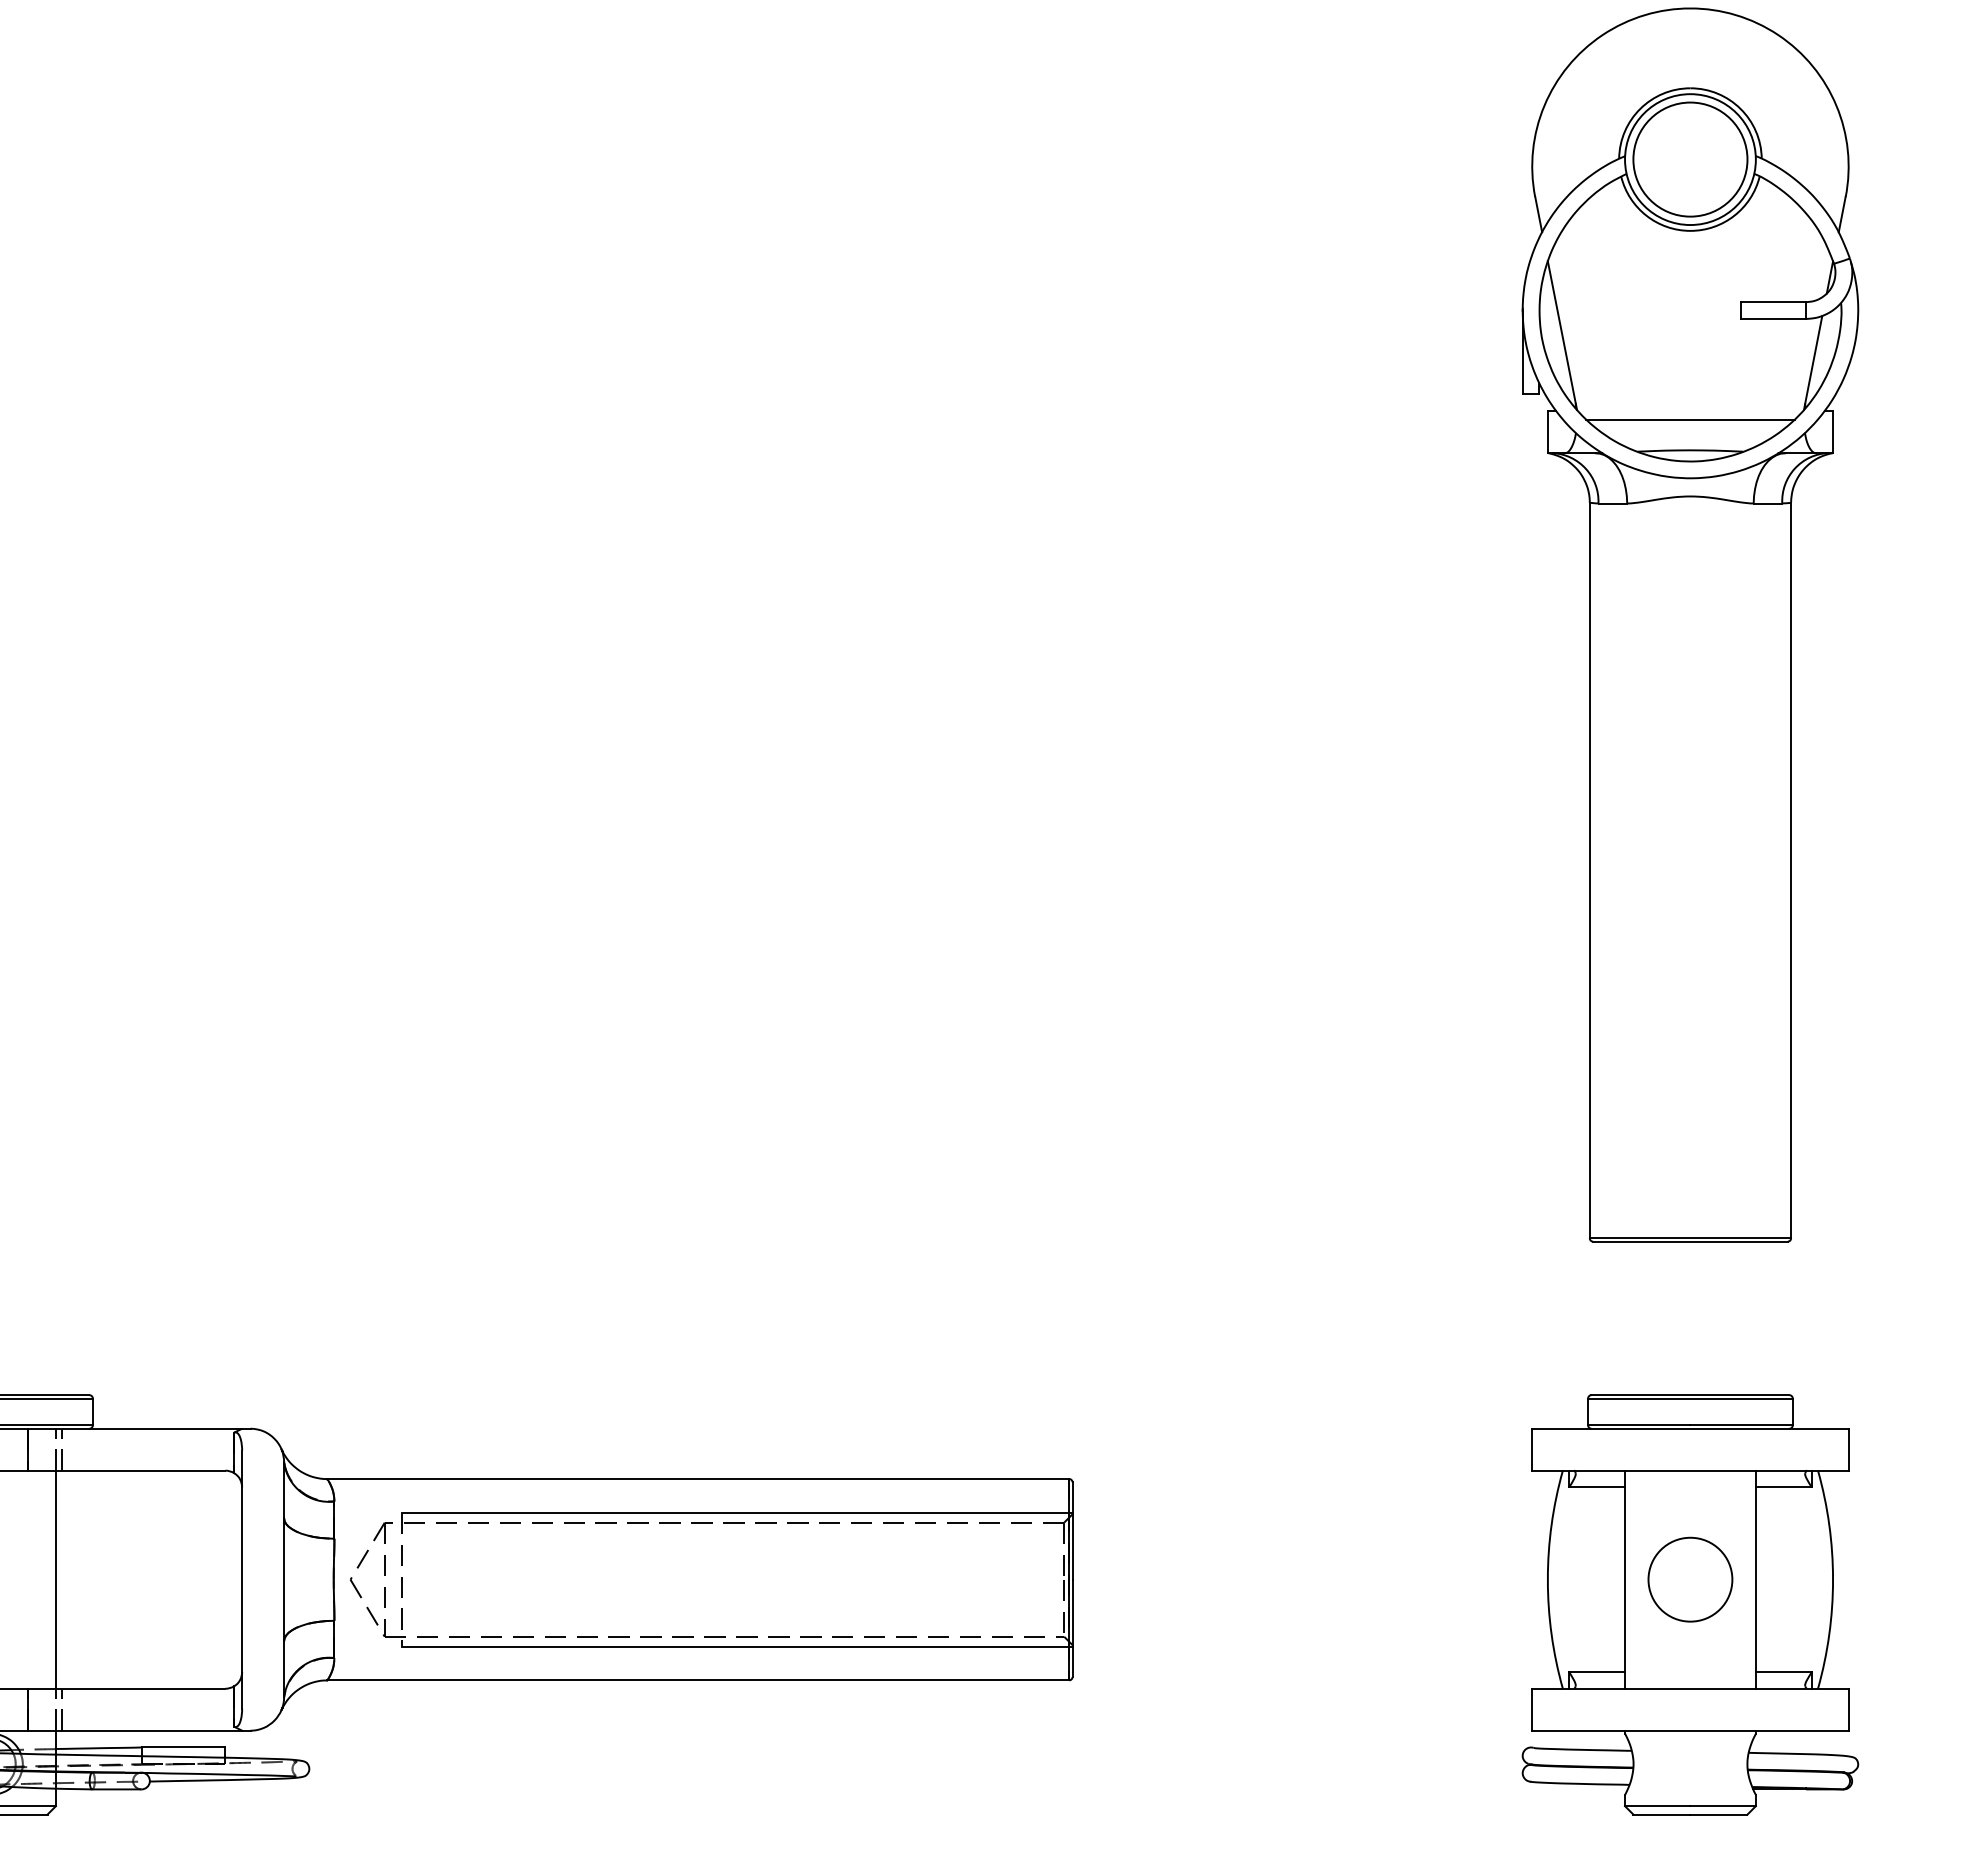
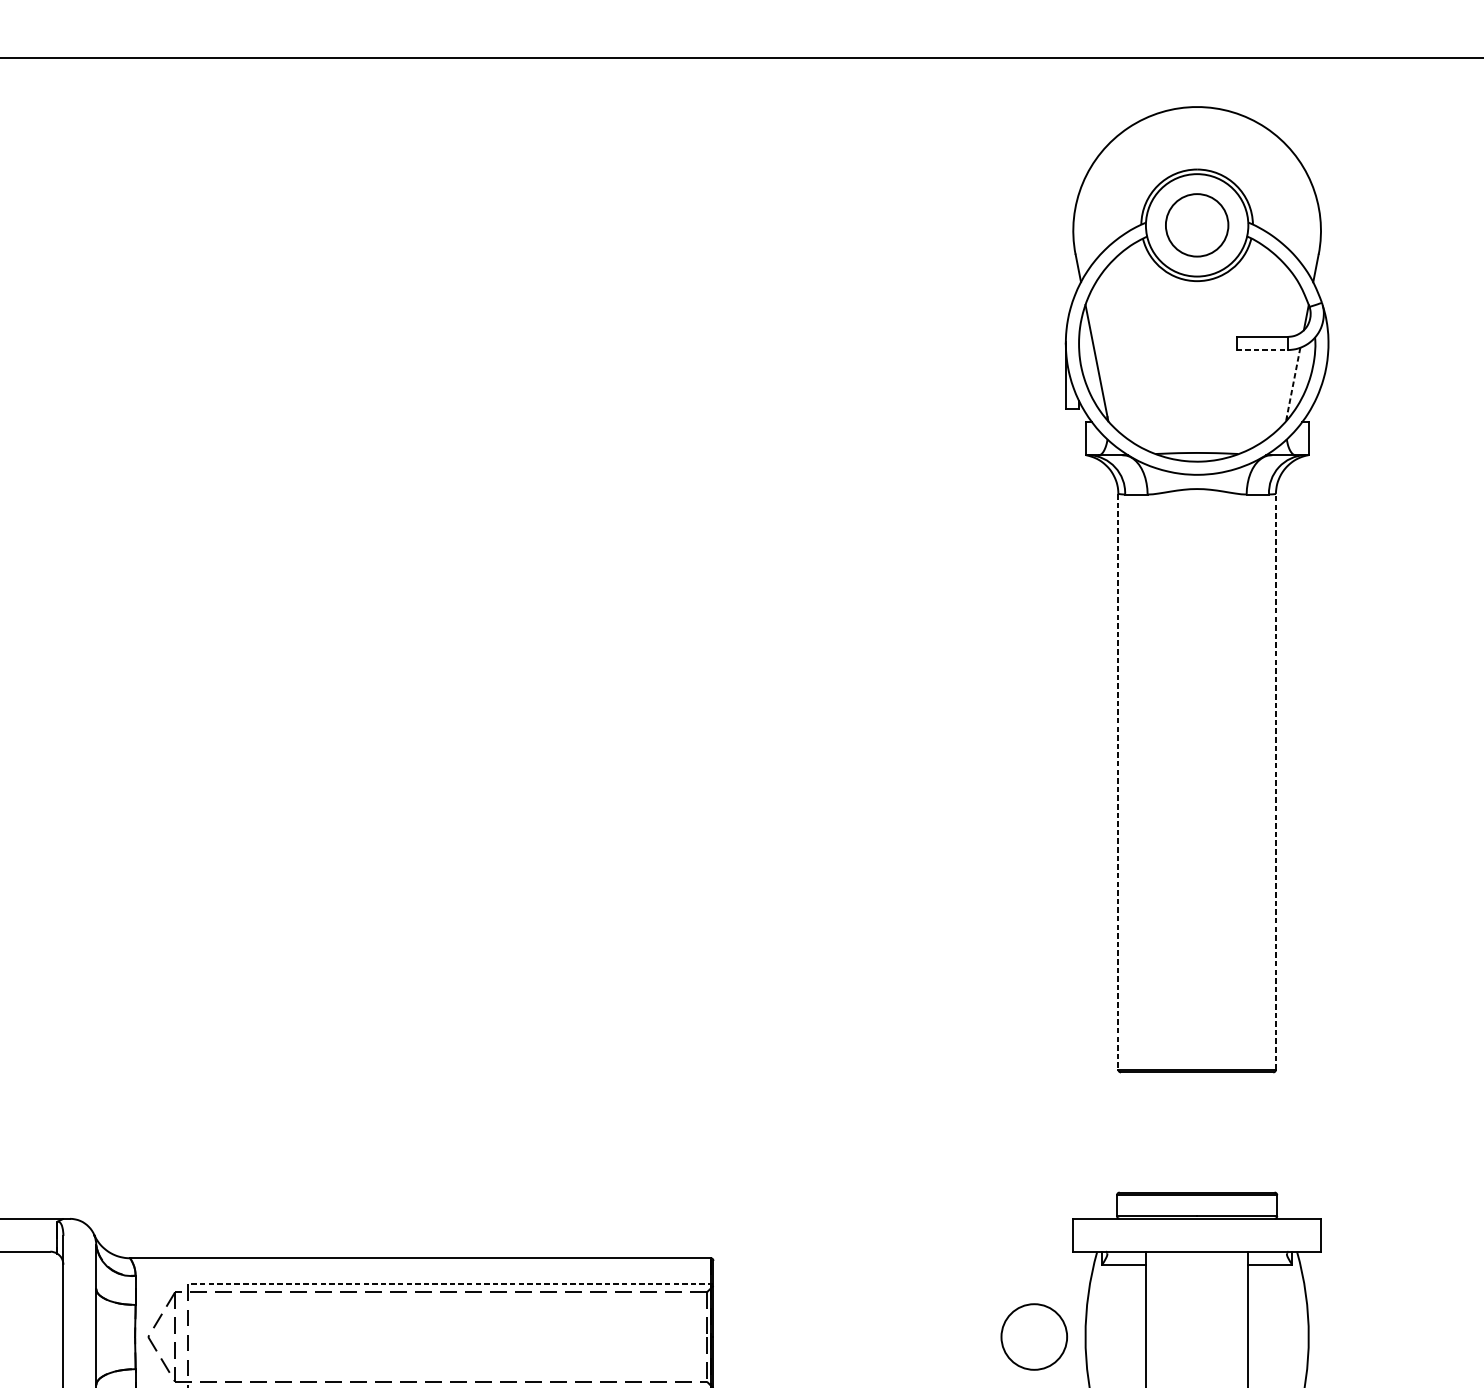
circle: (1690, 159) -> (1197, 225), size x0.7
line: (1773, 318) -> (1262, 349), solid -> dashed
line: (1813, 362) -> (1293, 384), solid -> dashed
line: (1690, 419) -> (1197, 428), removed
line: (1589, 870) -> (1118, 781), solid -> dashed
line: (1791, 870) -> (1276, 781), solid -> dashed
line: (737, 1512) -> (451, 1284), solid -> dashed
circle: (1690, 1579) -> (1034, 1336), moved

